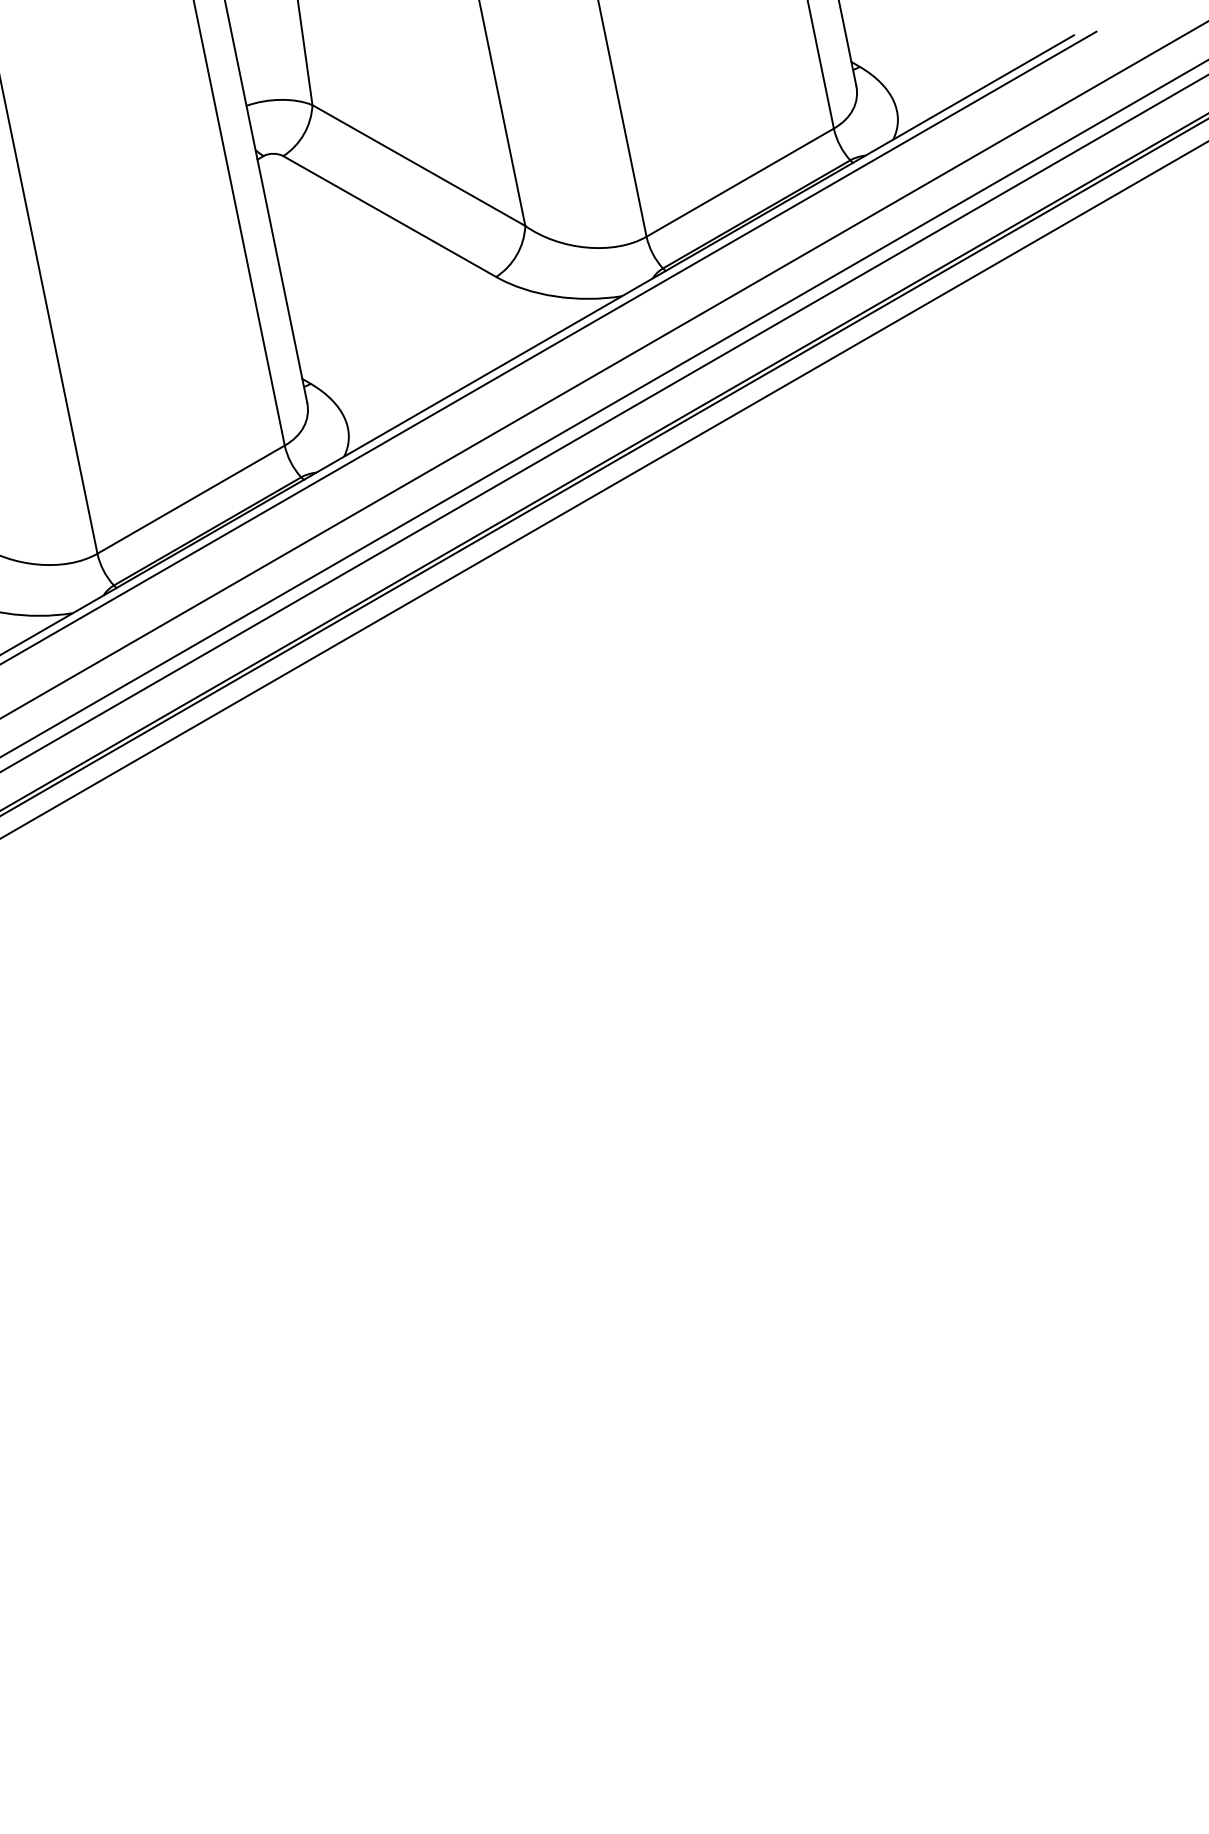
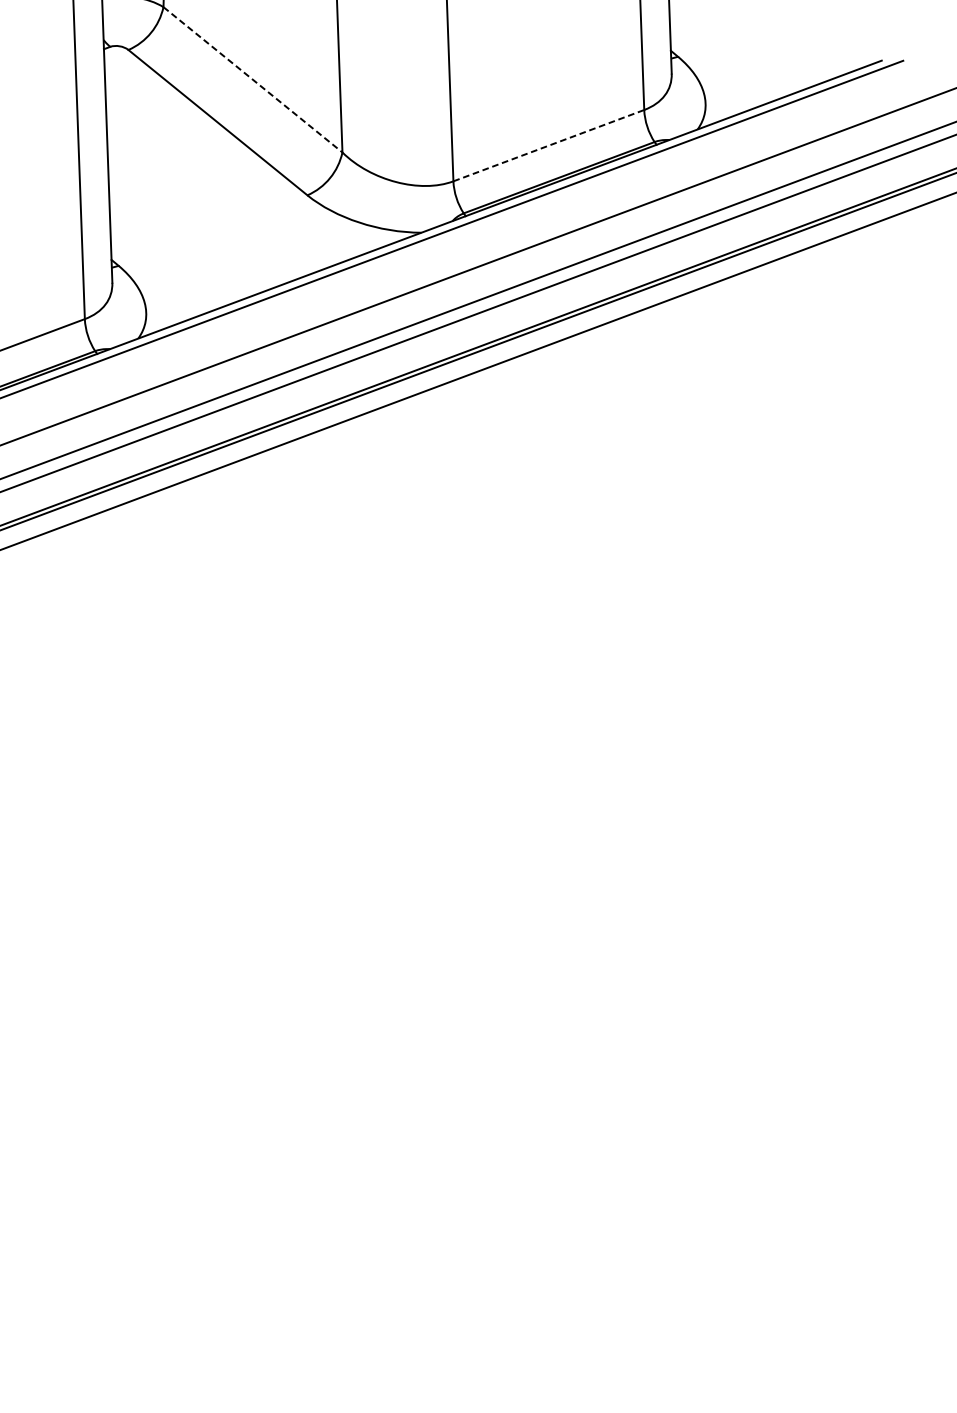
line: (419, 165) -> (253, 79), solid -> dashed
line: (740, 182) -> (549, 145), solid -> dashed

